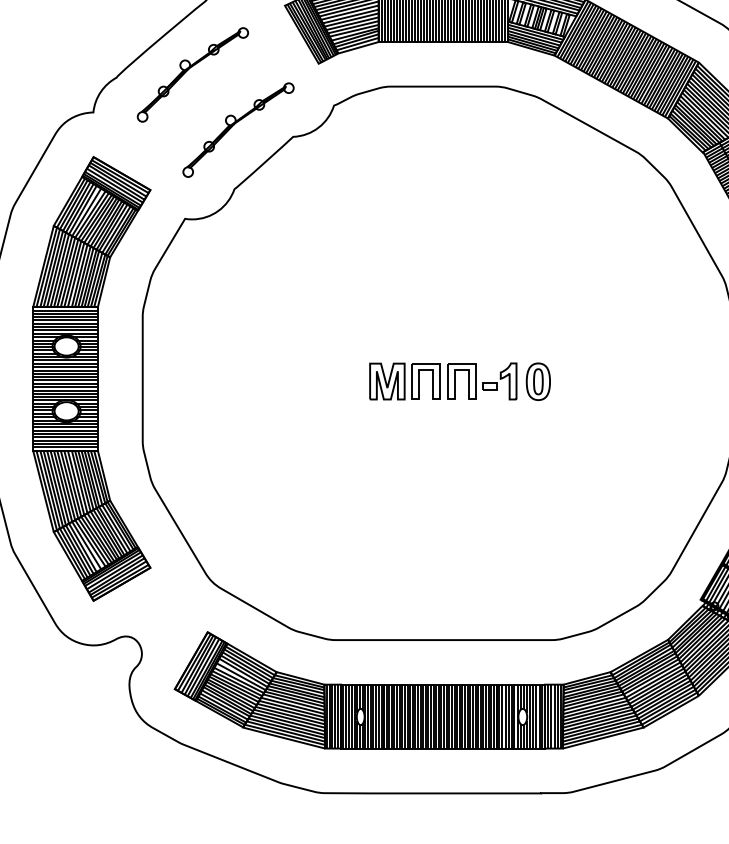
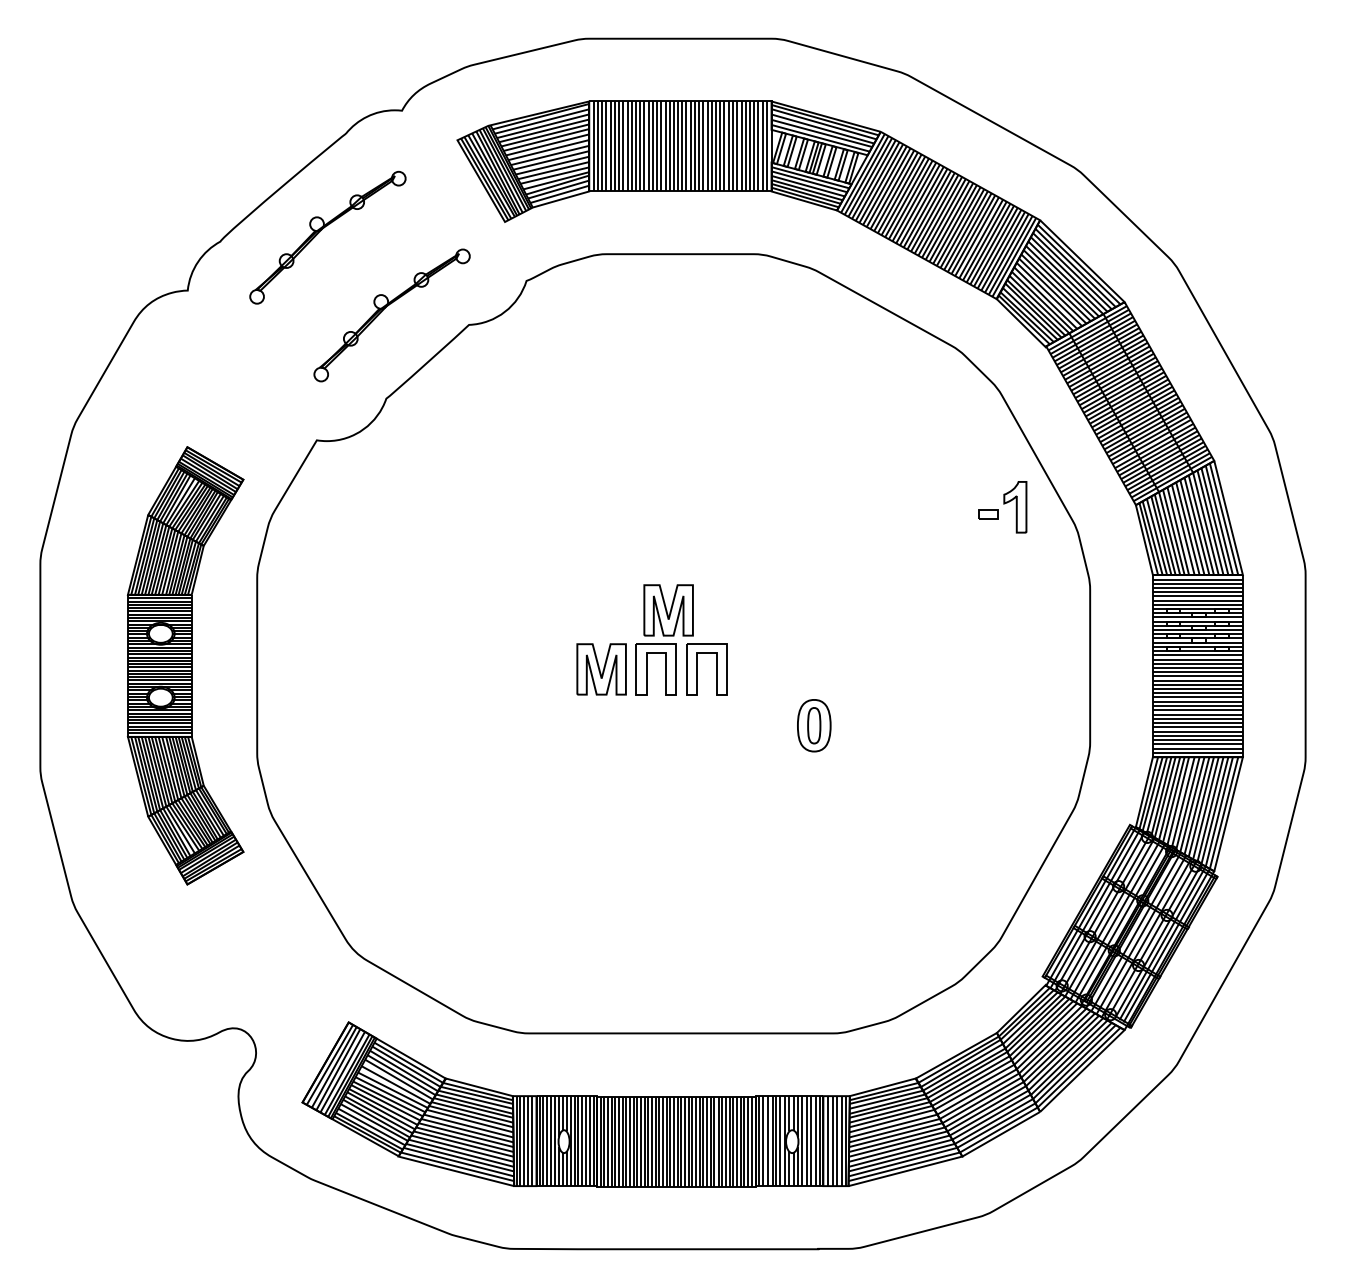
part: (434, 339) -> (668, 610), added
part: (91, 378) -> (185, 665), size x0.7
part: (499, 381) -> (1002, 507), moved
part: (538, 381) -> (814, 725), moved

